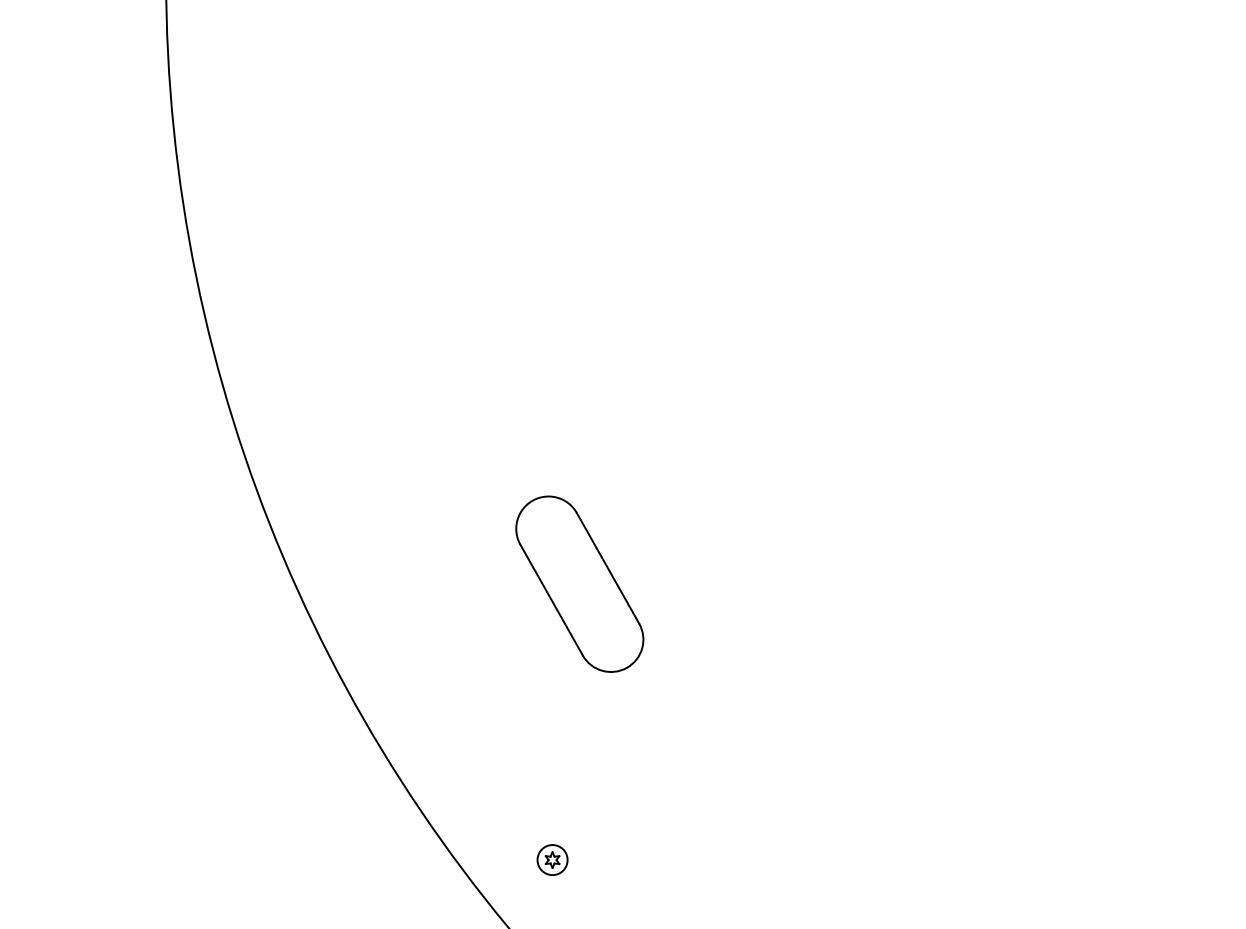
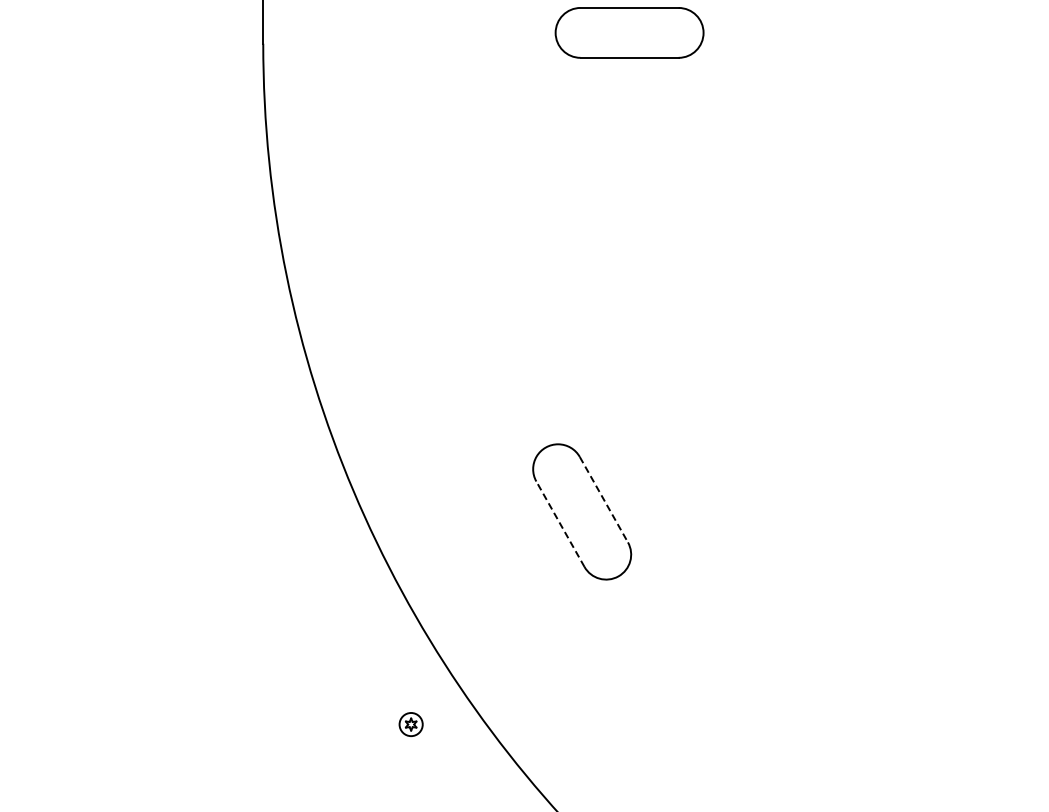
line: (608, 569) -> (604, 500), solid -> dashed
line: (551, 599) -> (560, 523), solid -> dashed
part: (551, 859) -> (410, 724), moved

